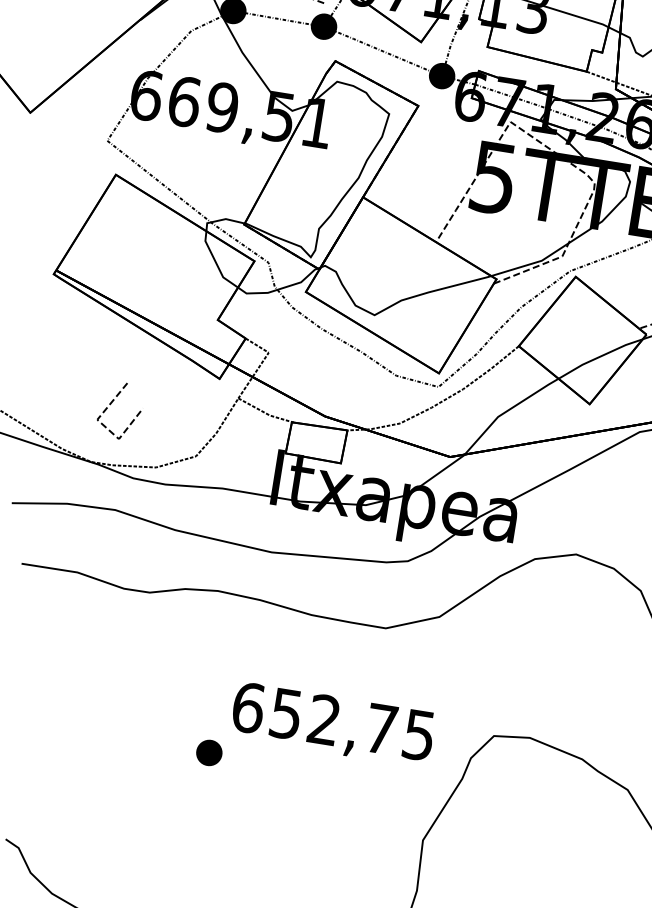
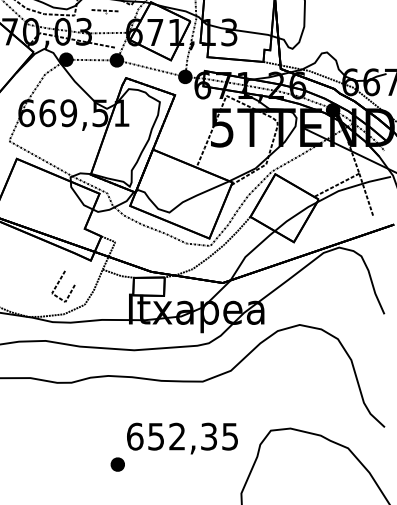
line: (111, 405) -> (58, 284), moved
text: (380, 728) -> (208, 436), 652,75 -> 652,35

